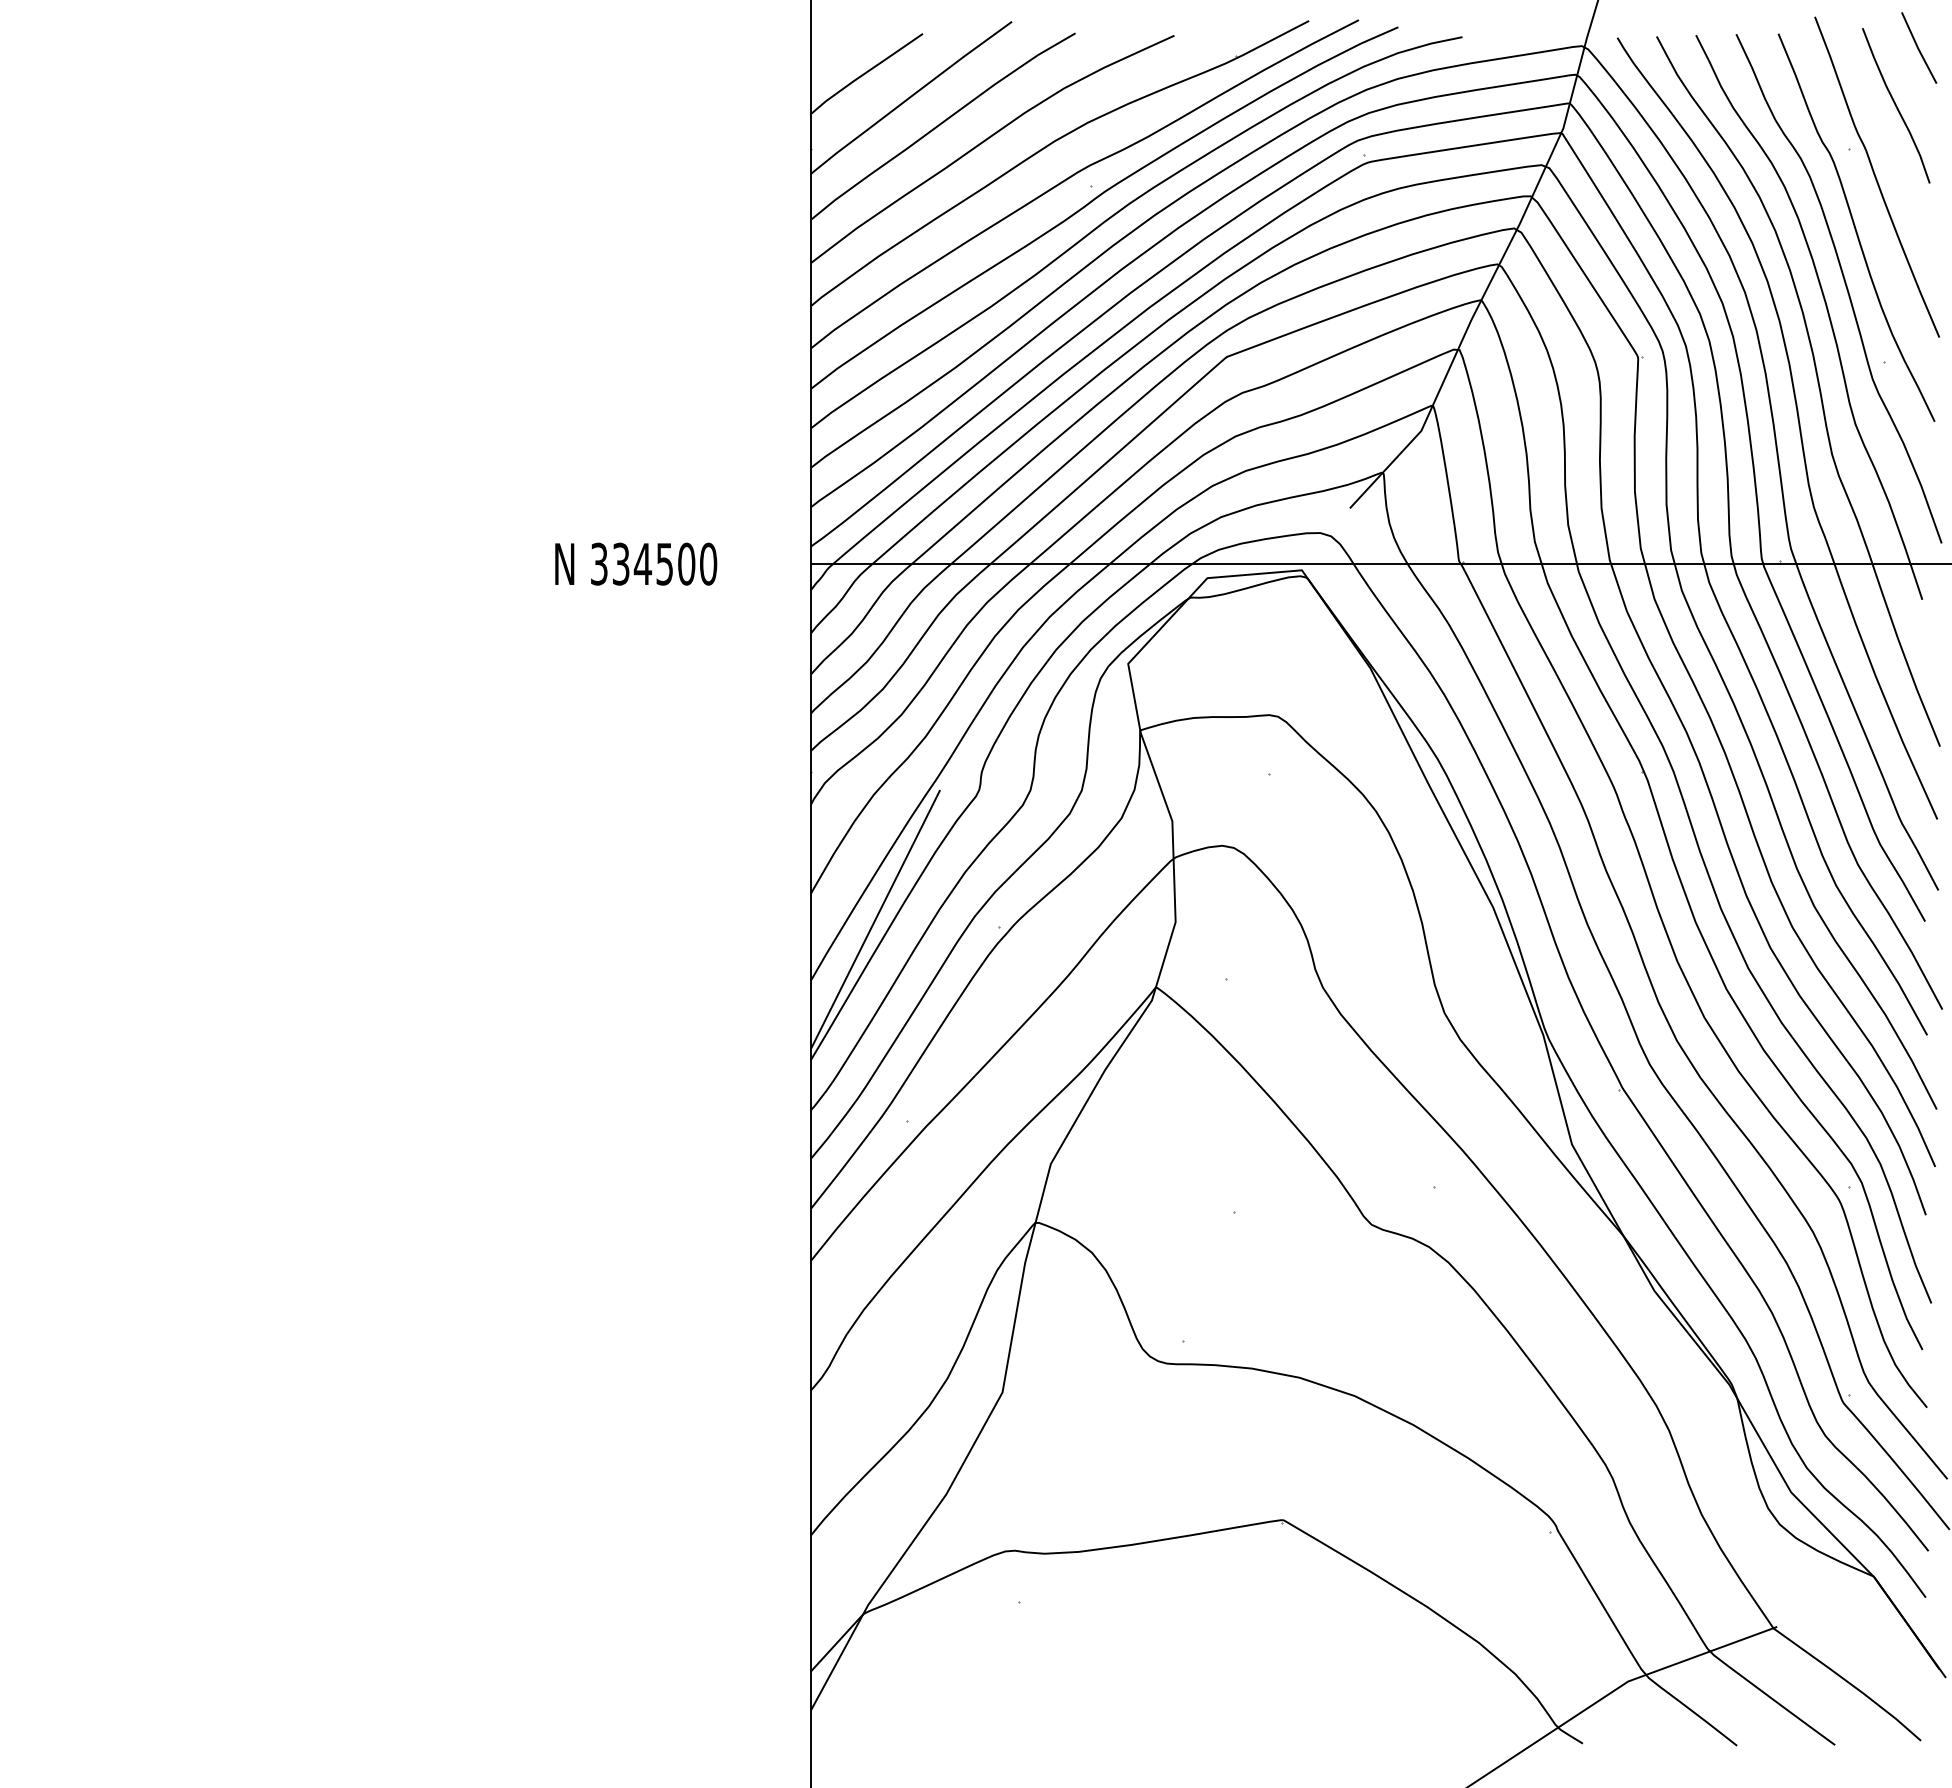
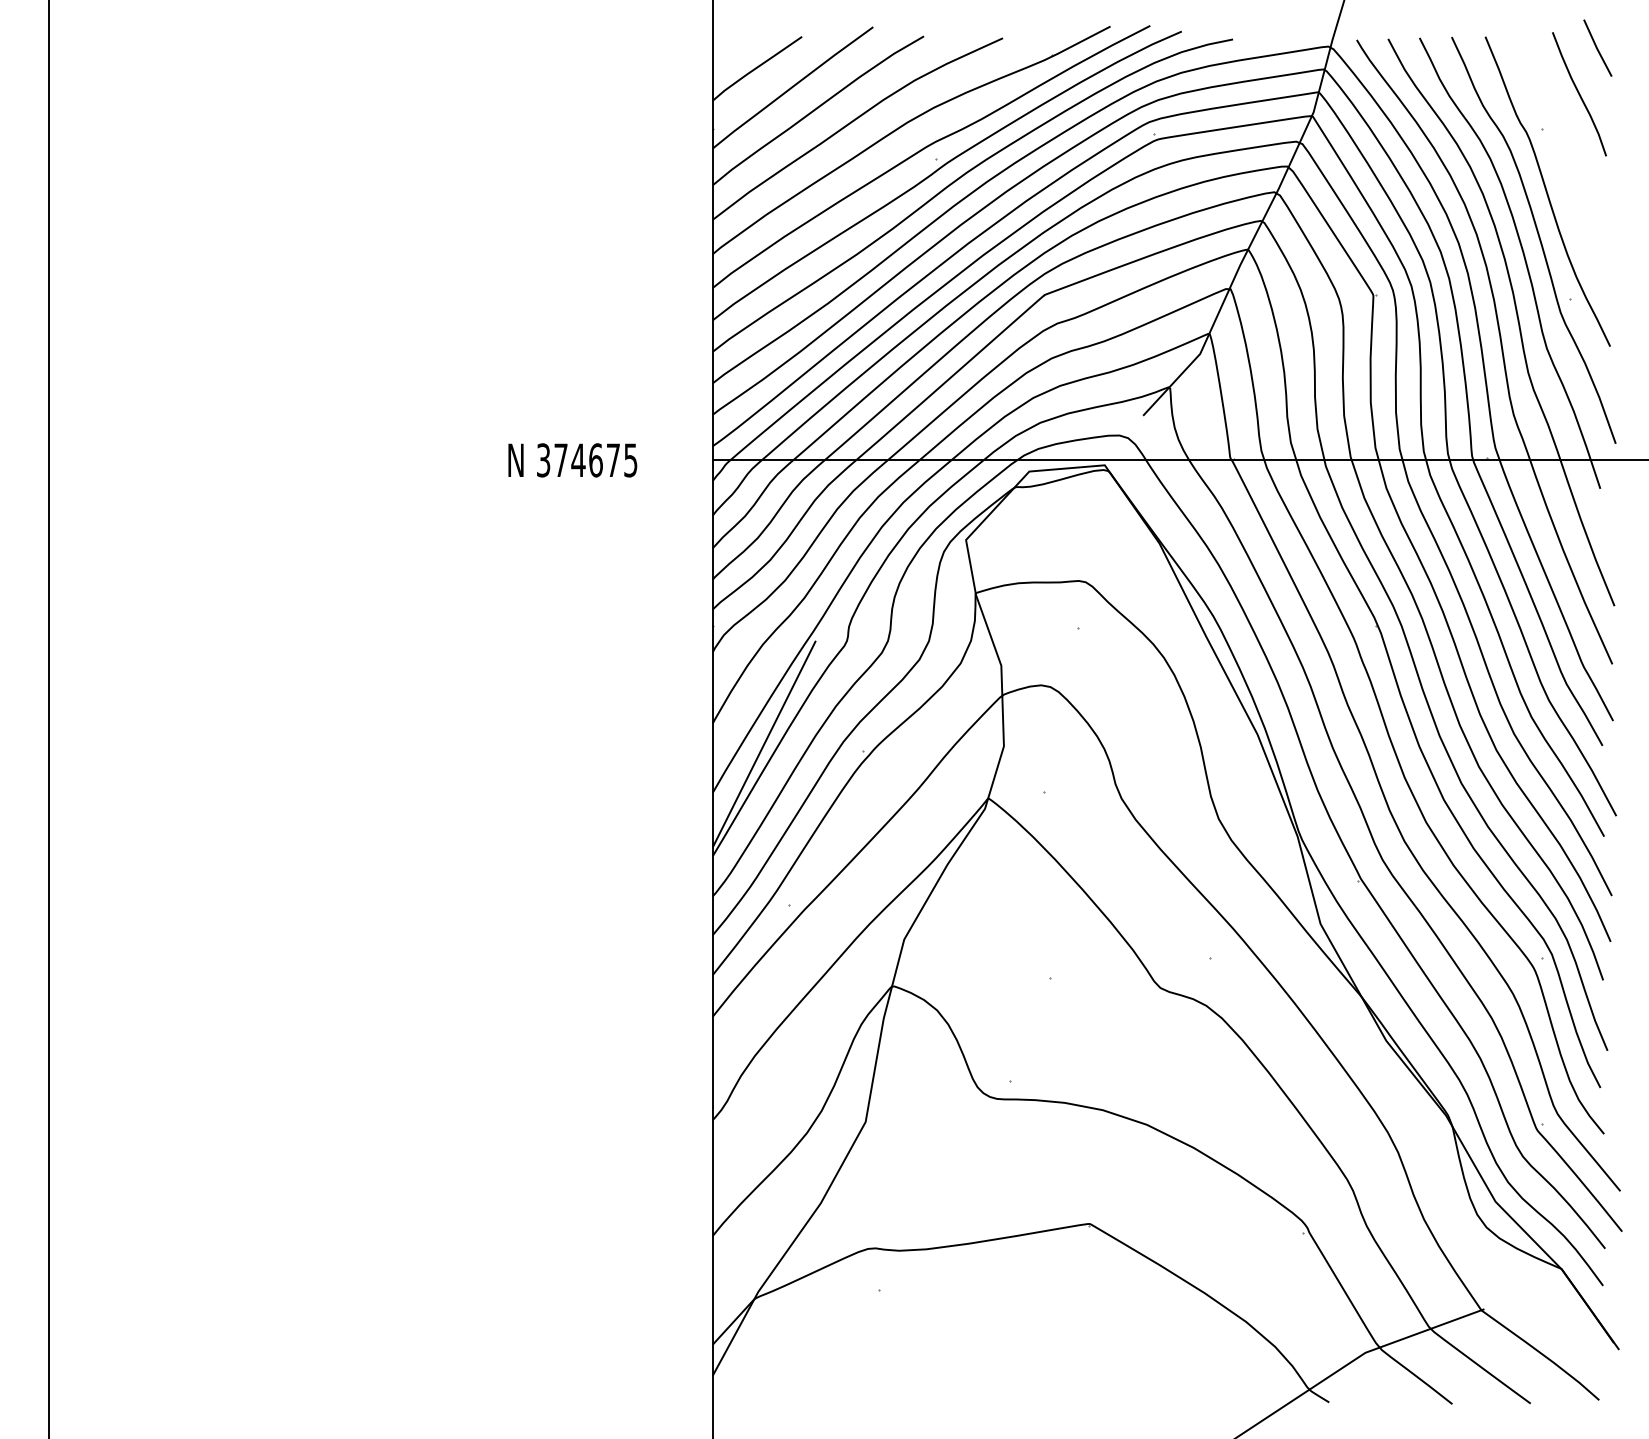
curve: (1876, 177) -> (1563, 151), removed
text: (664, 564) -> (595, 460), 334500 -> 374675

